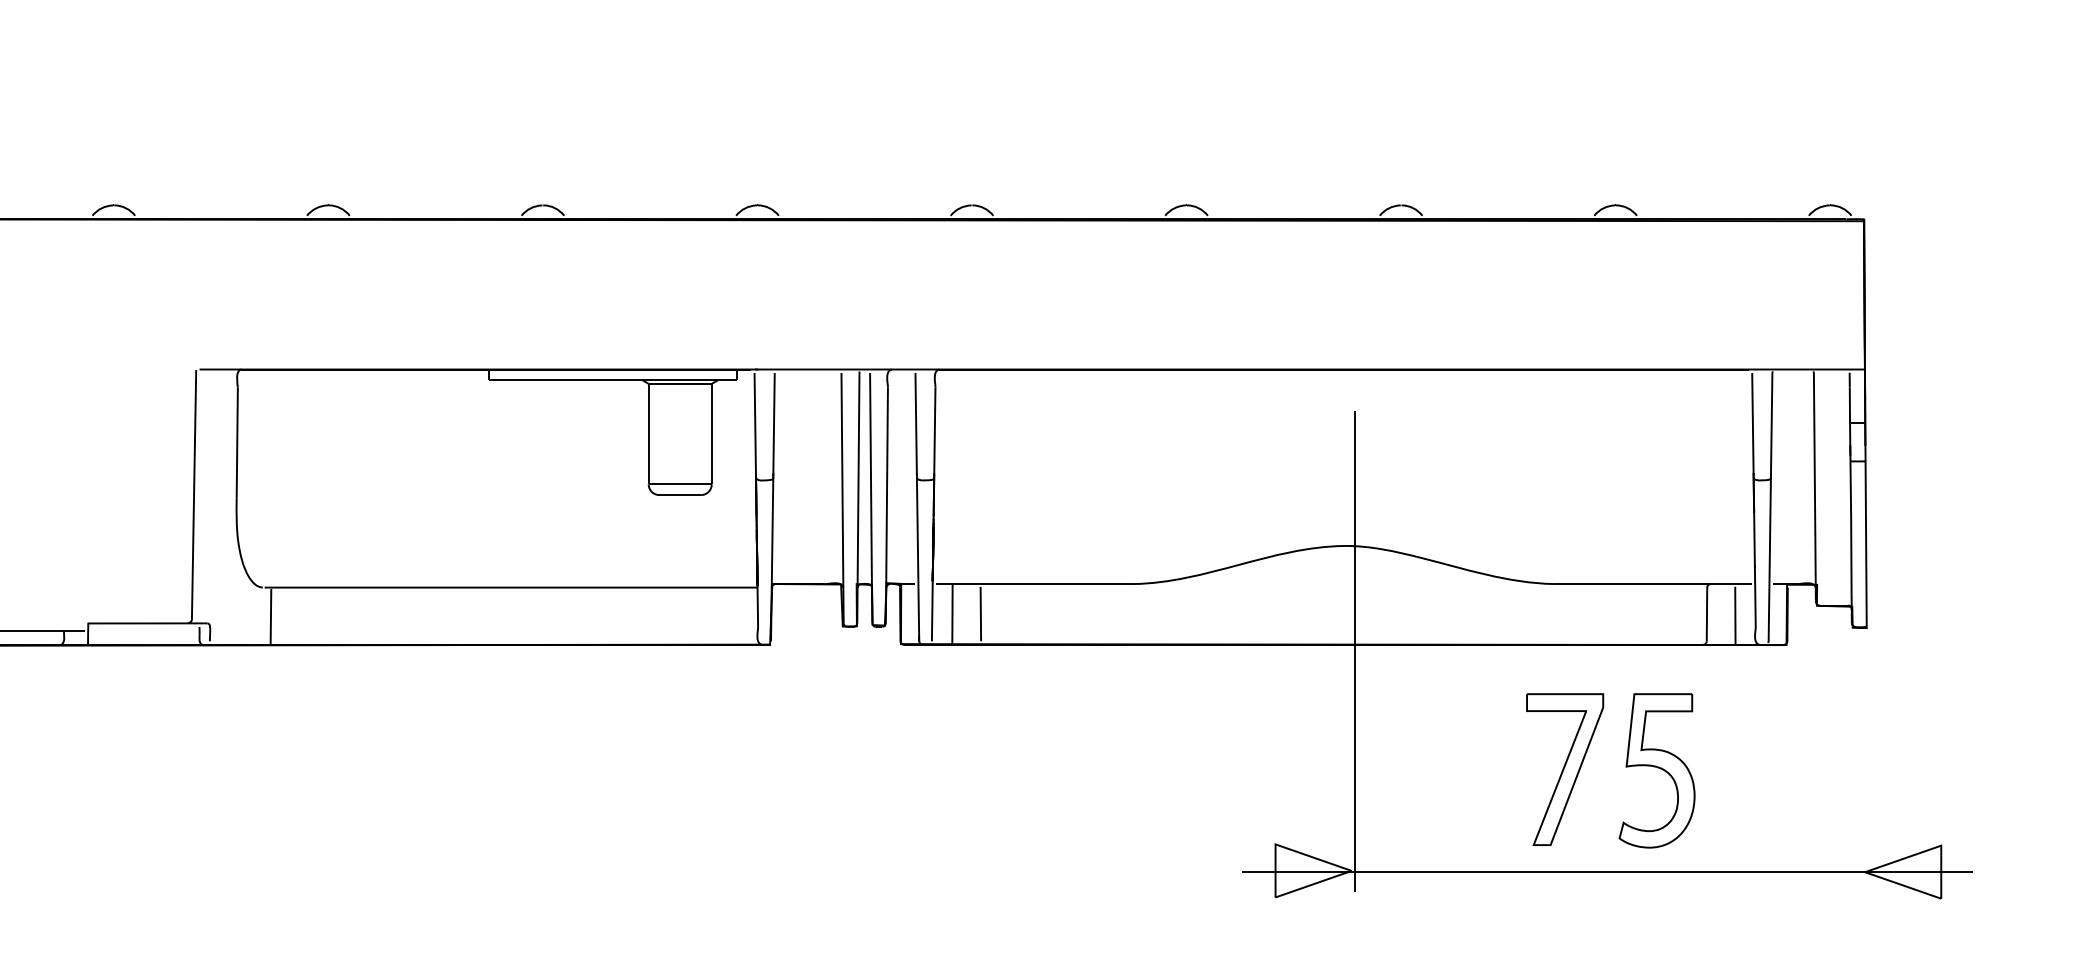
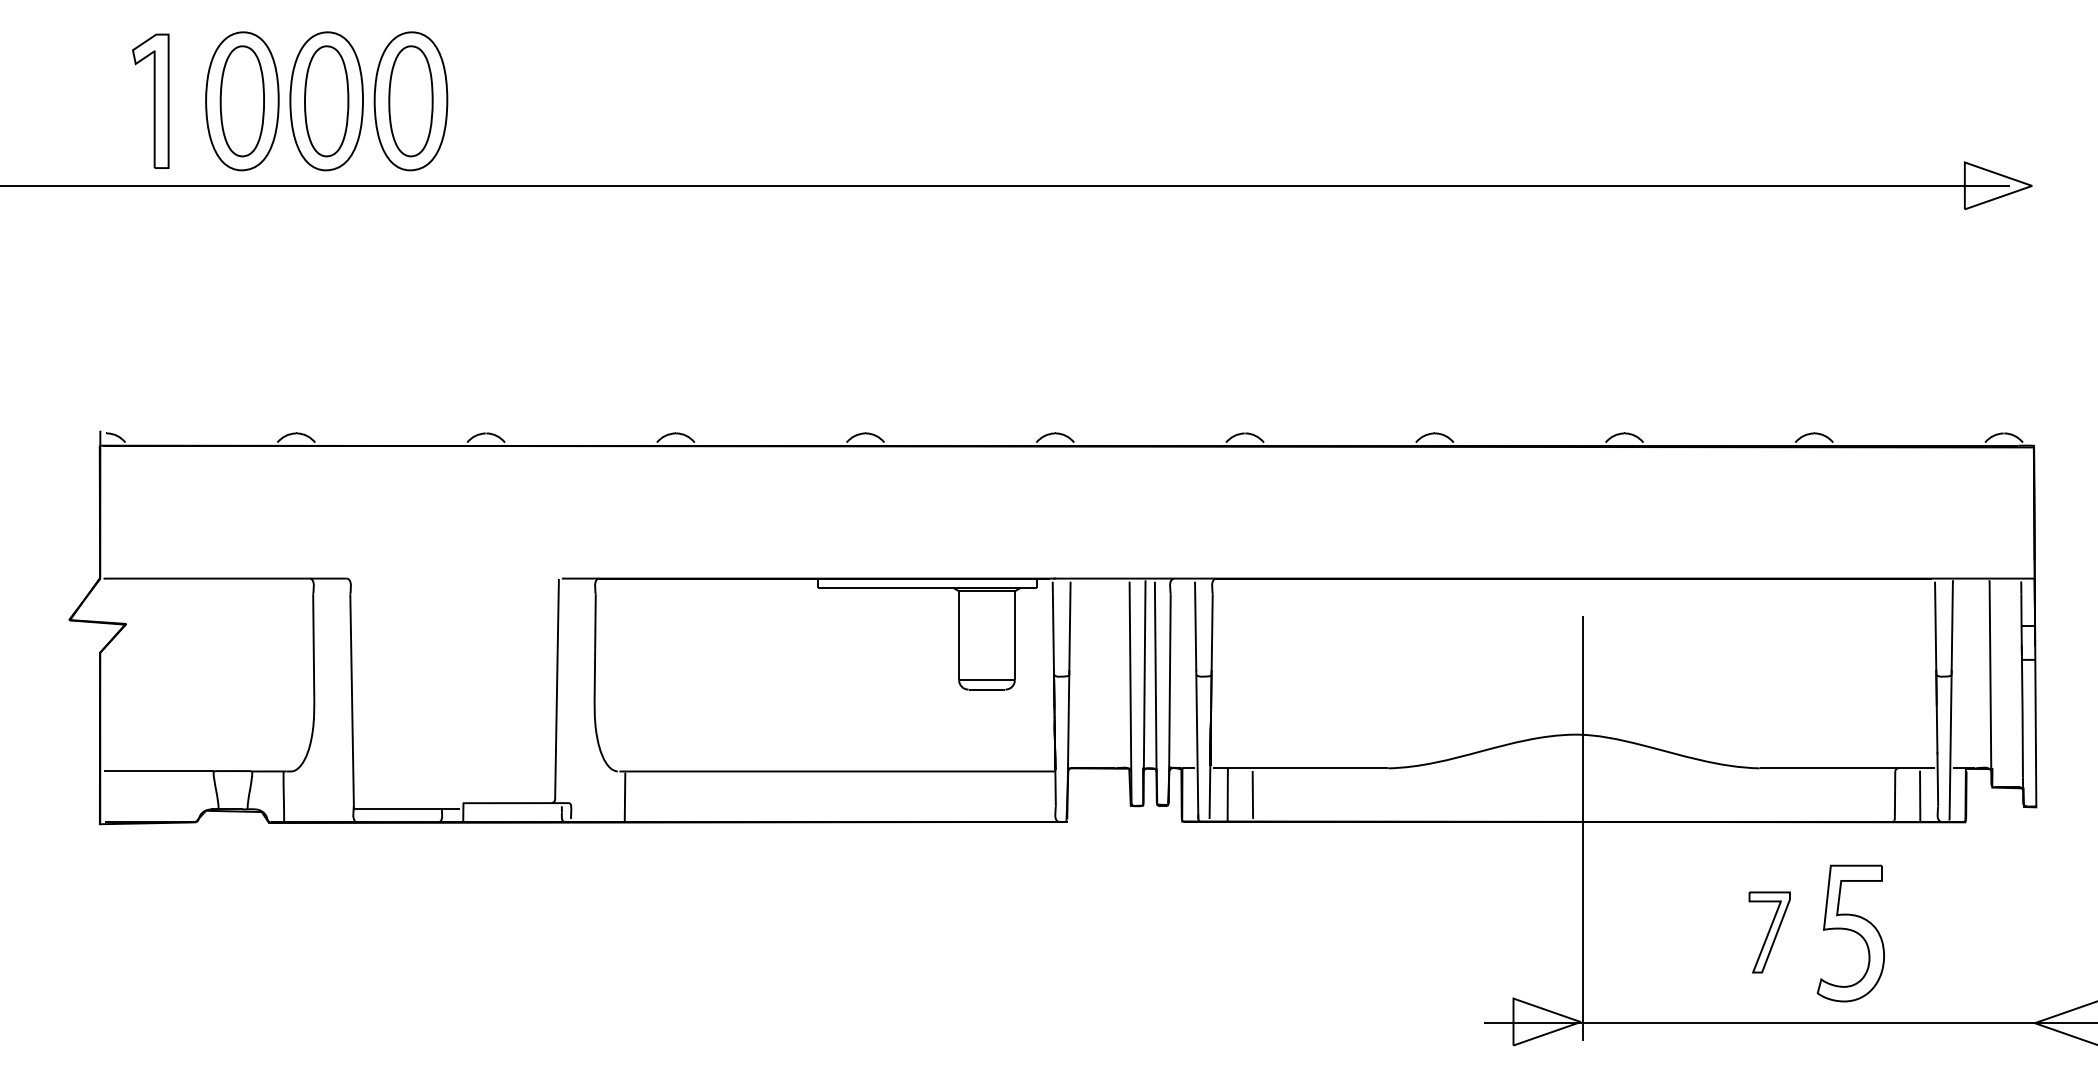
part: (1565, 769) -> (1769, 932), size x0.6

